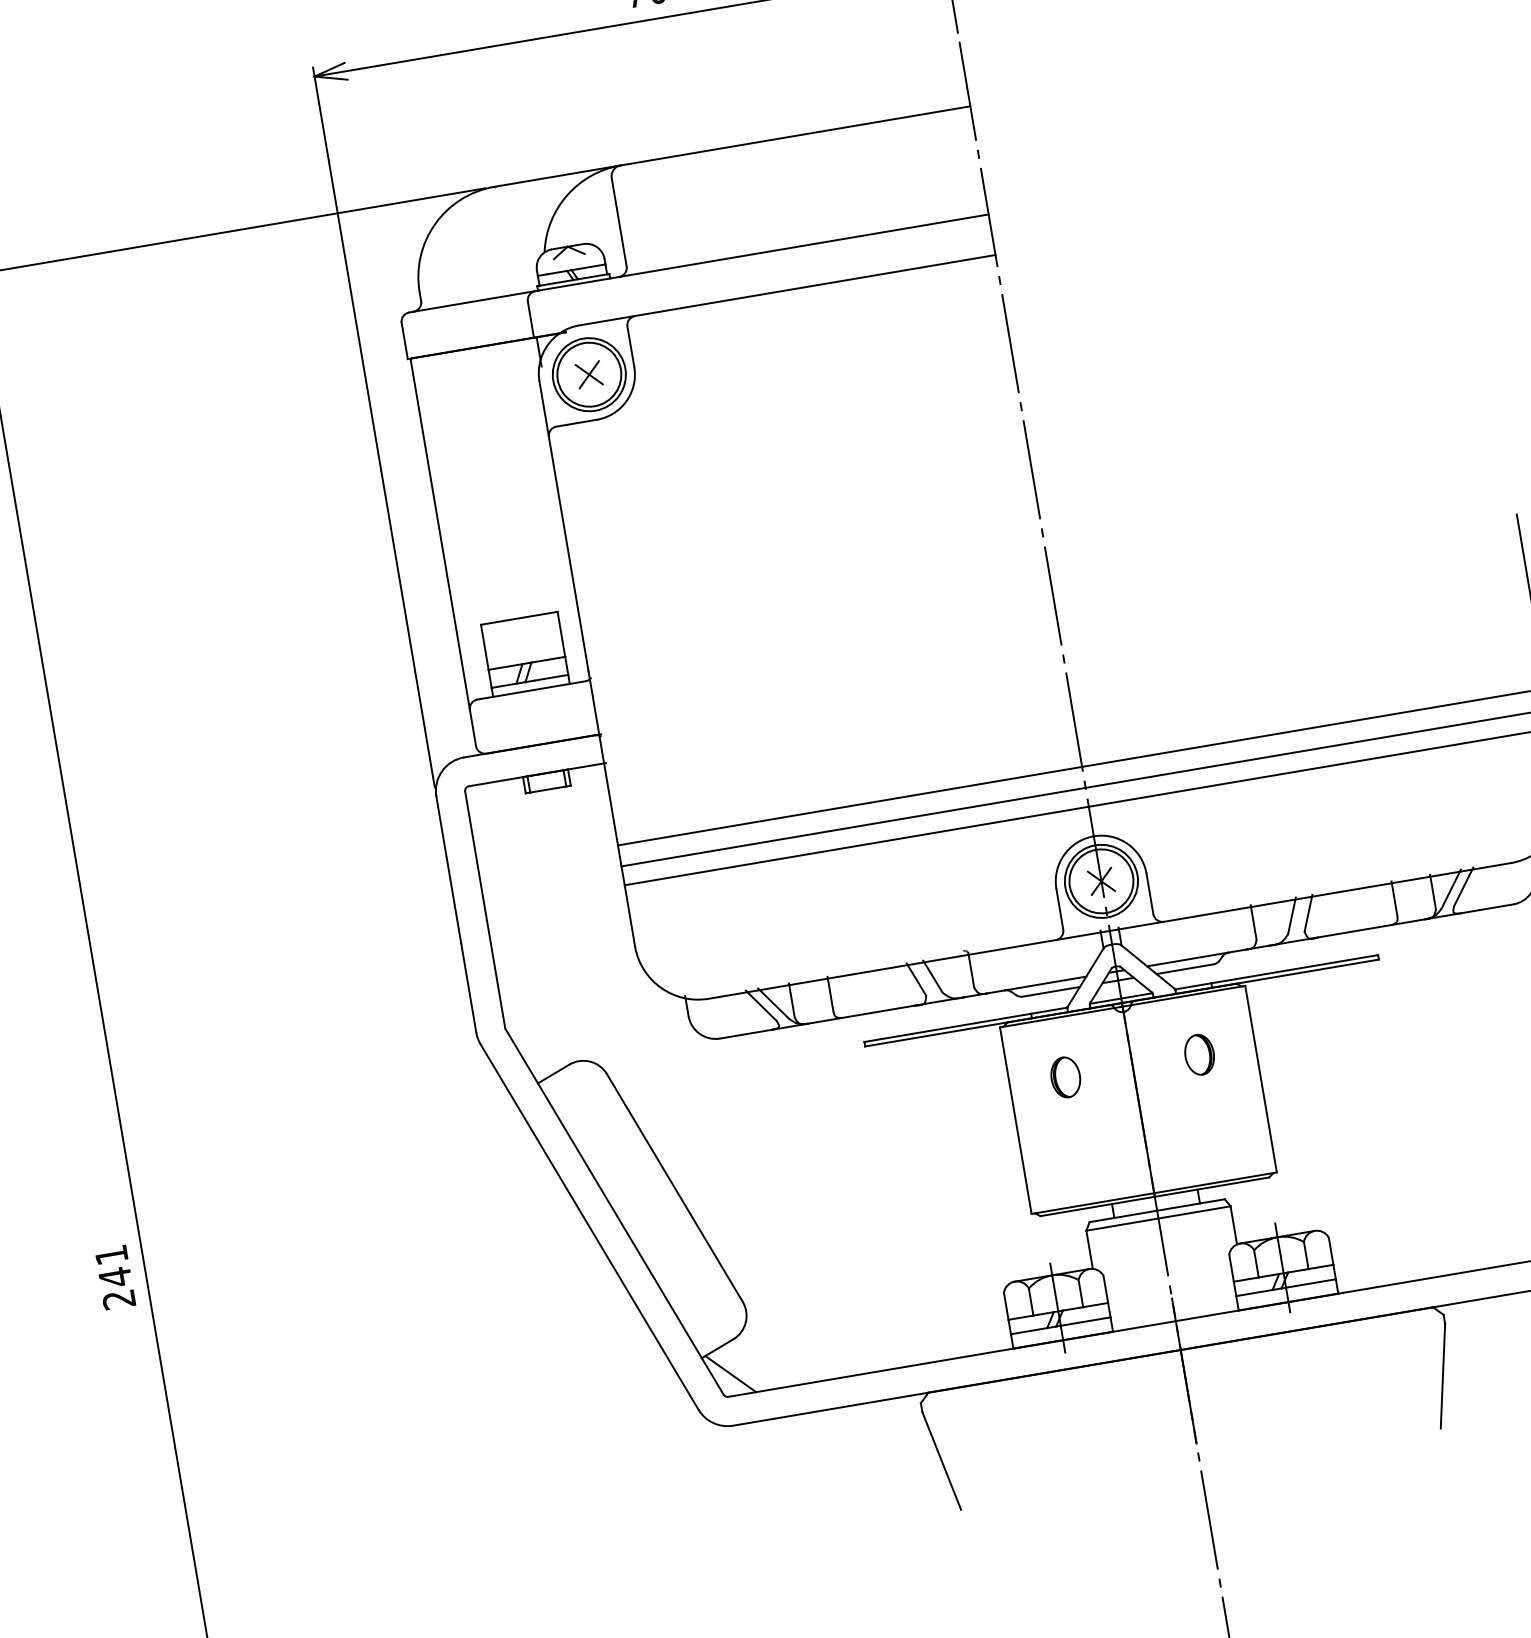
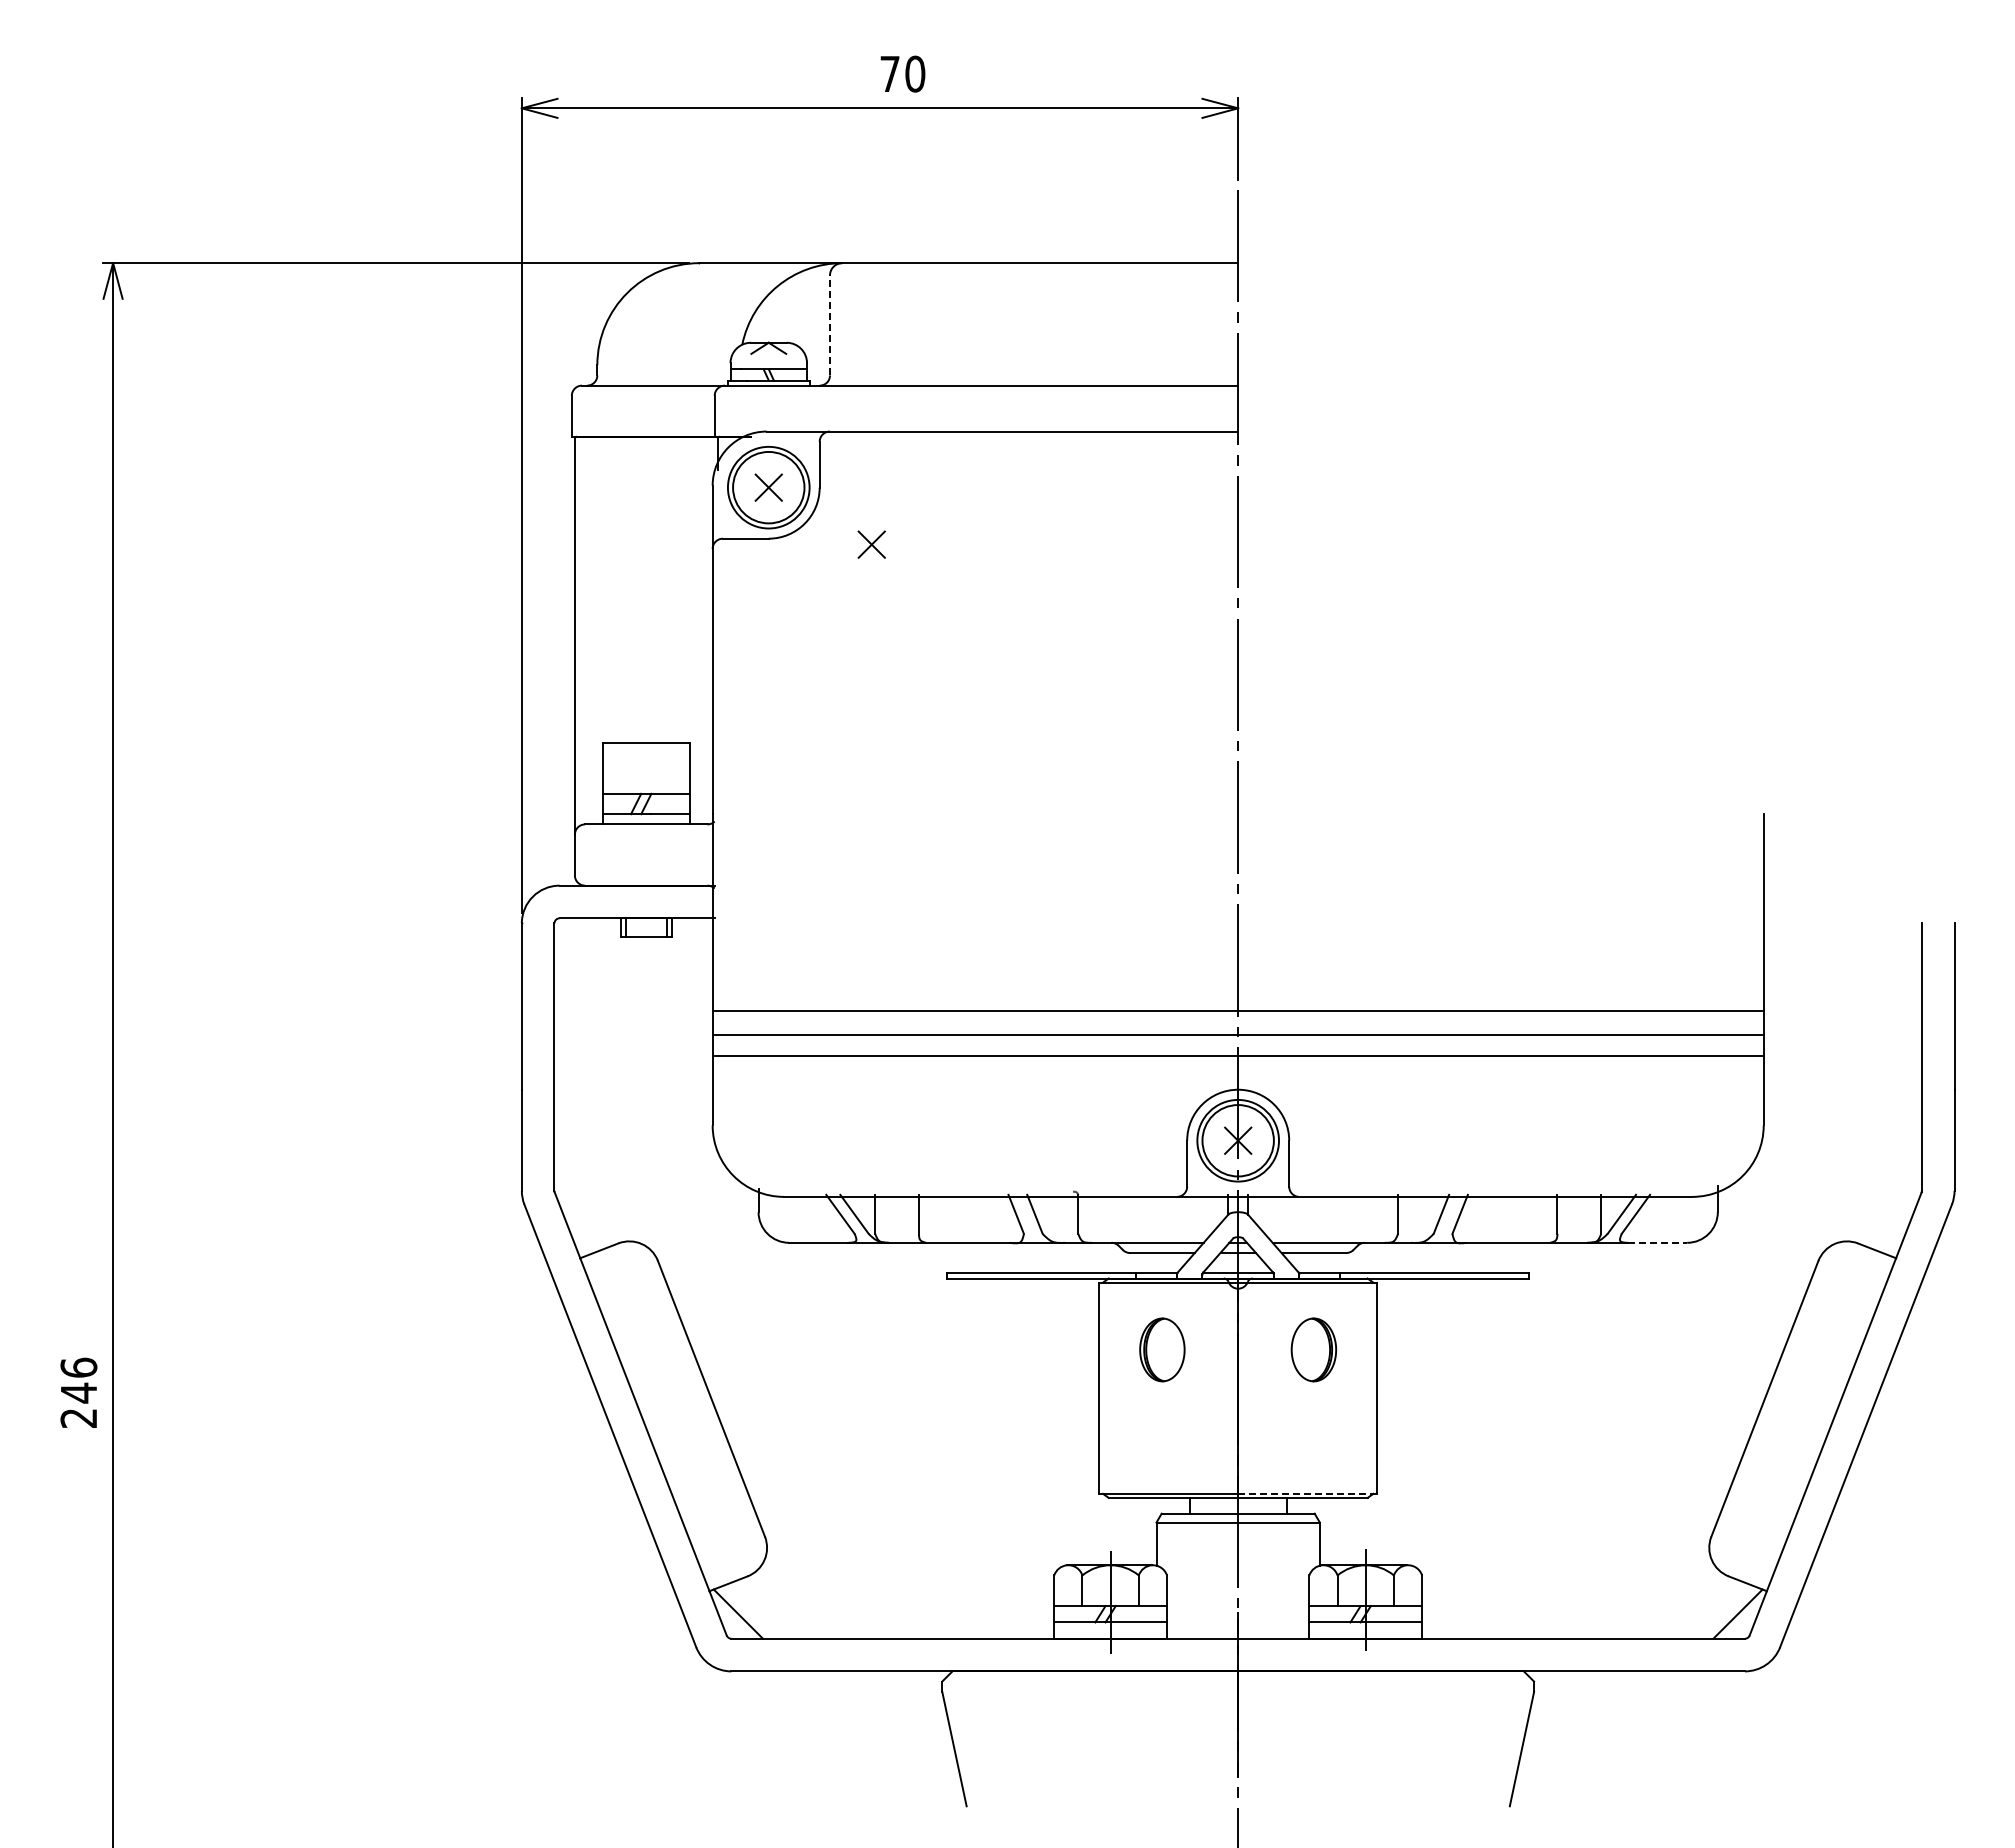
line: (619, 221) -> (830, 324), solid -> dashed
part: (688, 409) -> (871, 544), added
line: (1486, 908) -> (1657, 1242), solid -> dashed
part: (1199, 1054) -> (1313, 1349), size x1.4
part: (1065, 1077) -> (1162, 1349), size x1.4
line: (1215, 1182) -> (1307, 1493), solid -> dashed
text: (111, 1254) -> (78, 1367), 241 -> 246

